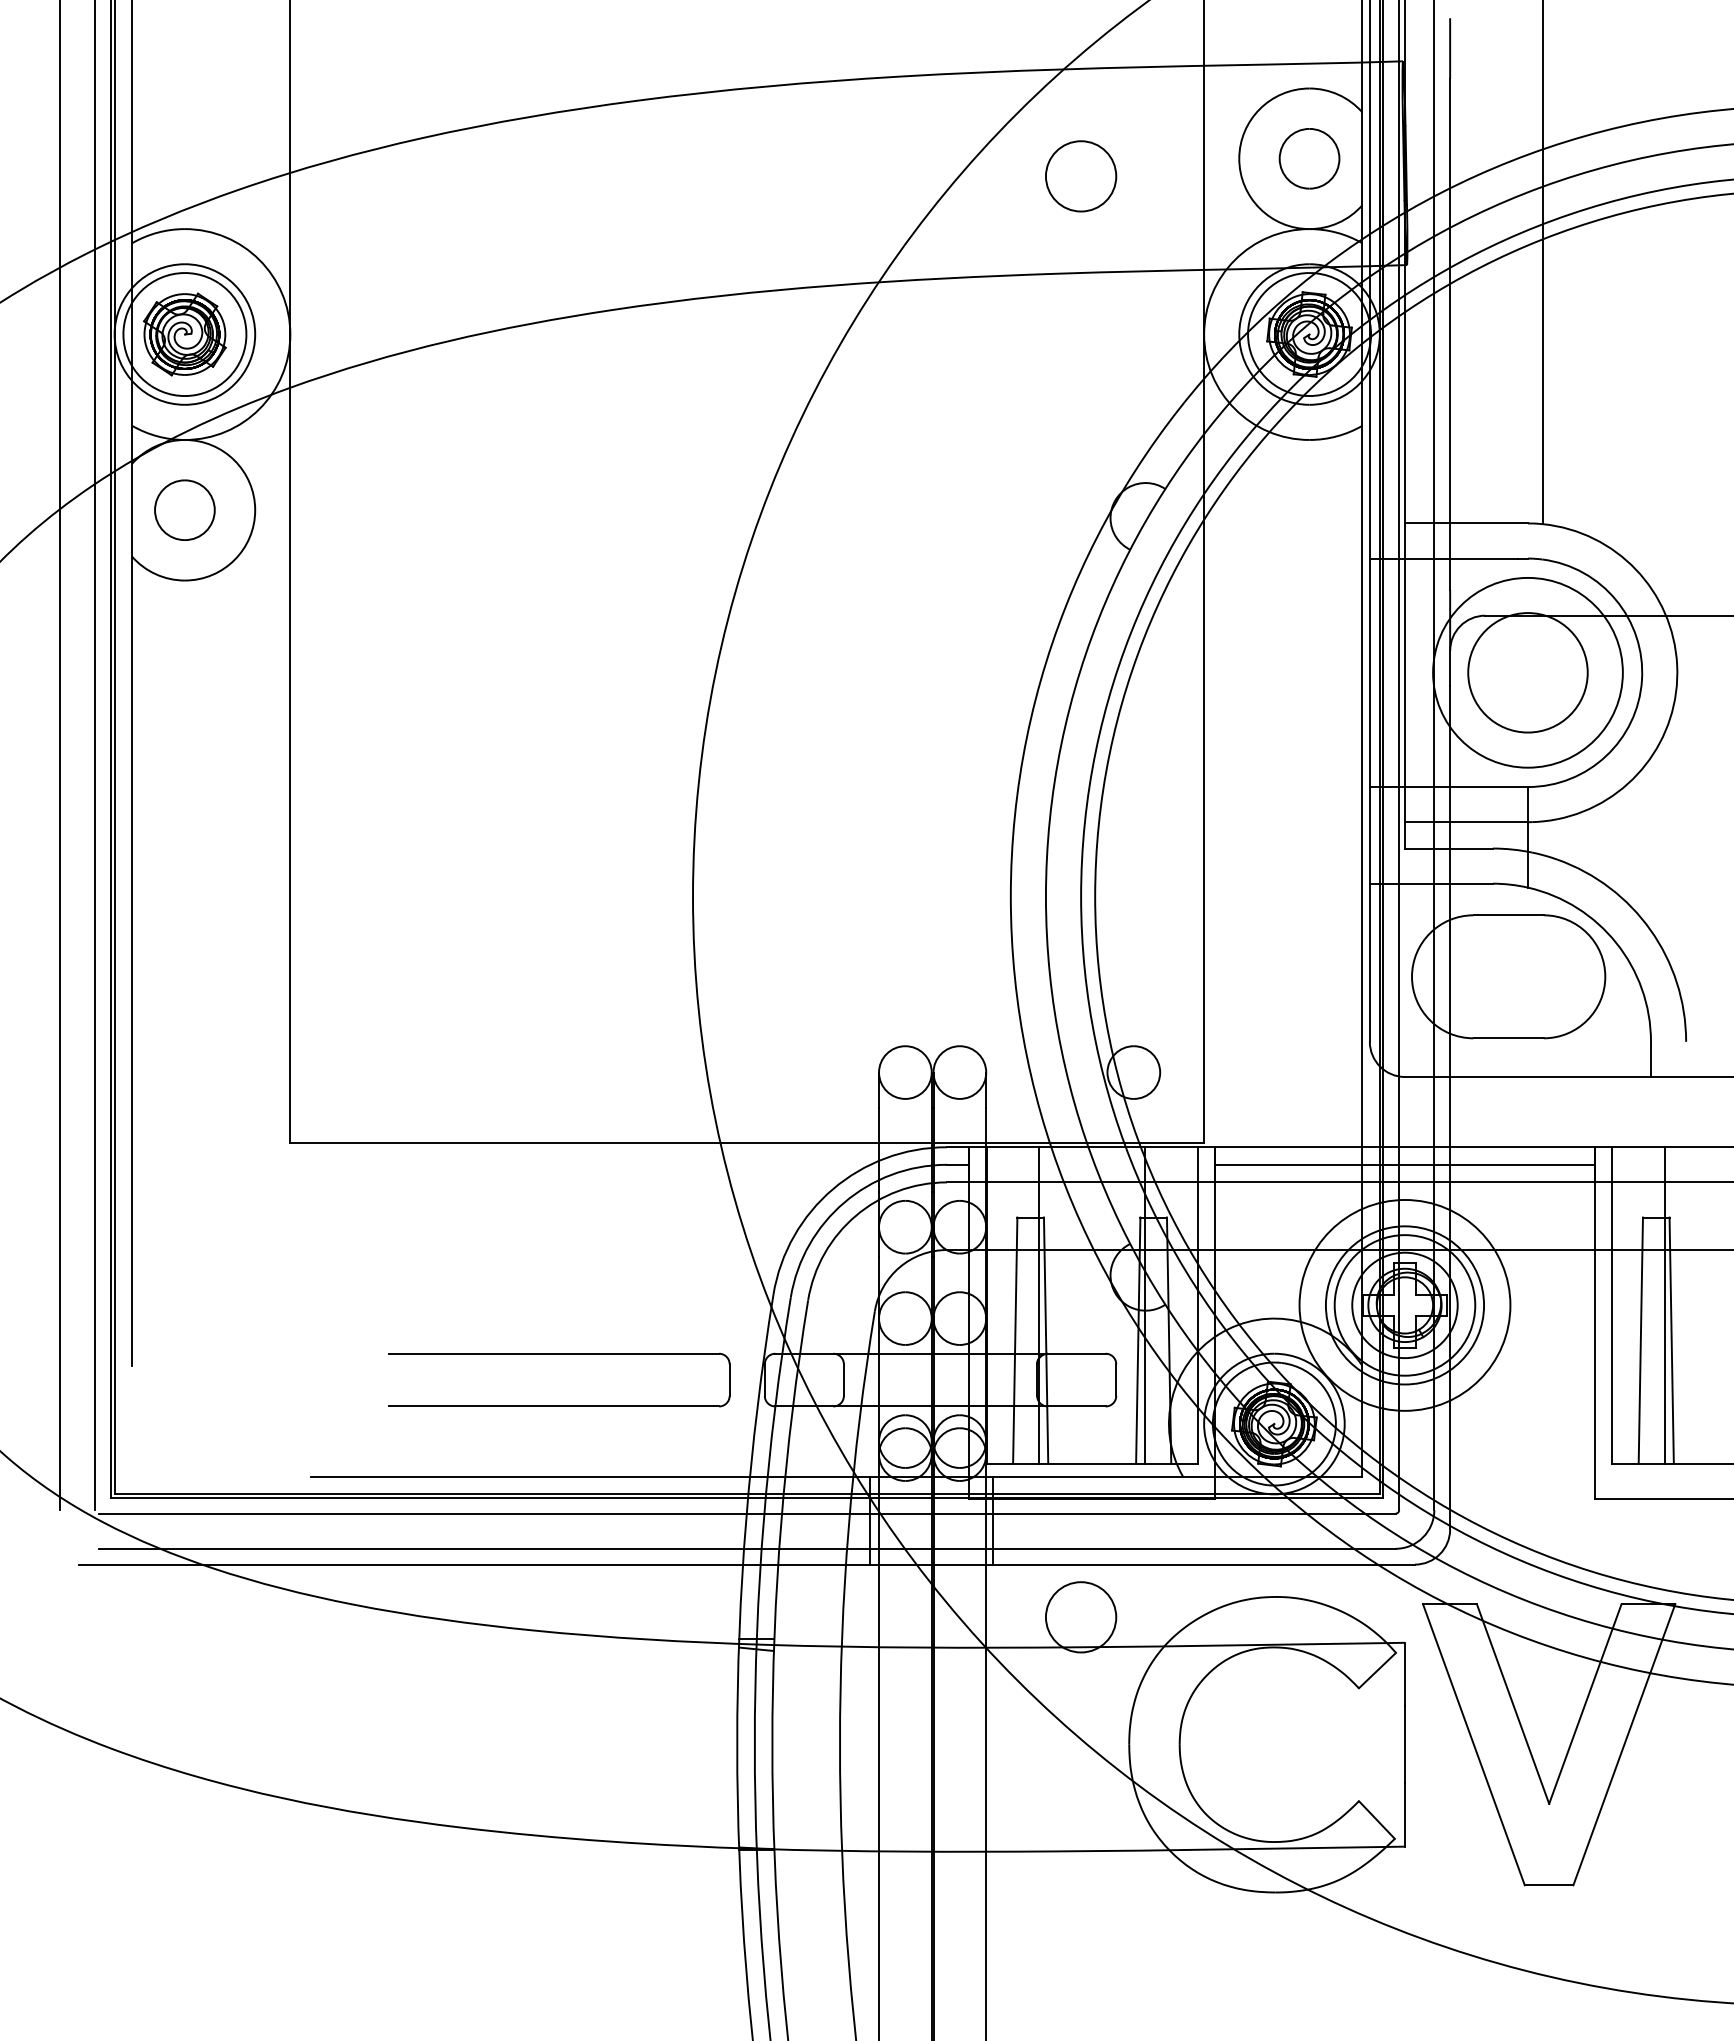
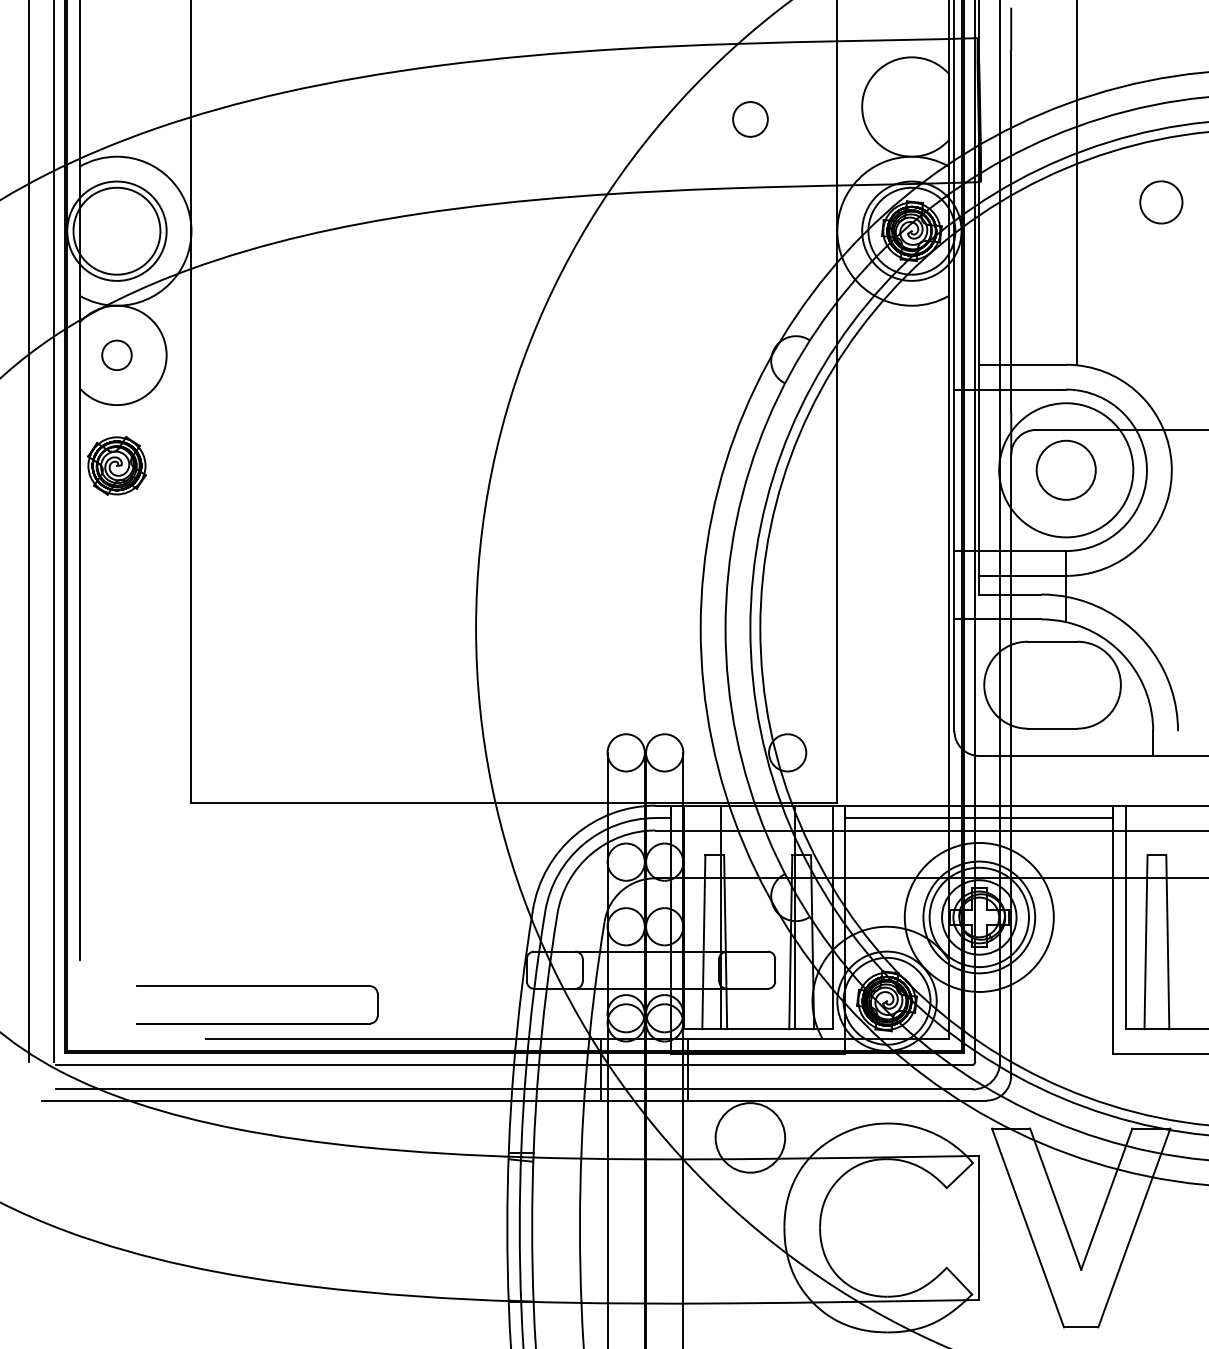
part: (1309, 158) -> (1161, 202), moved
circle: (1081, 176) -> (750, 119), size x0.7
part: (184, 334) -> (116, 465), moved
part: (184, 509) -> (116, 354), size x0.7
circle: (1527, 672) -> (1065, 470), size x0.7
line: (1665, 1305) -> (1163, 917), removed
part: (559, 1354) -> (257, 986), moved
circle: (1080, 1617) -> (749, 1138), size x1.4

